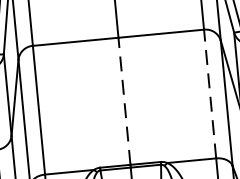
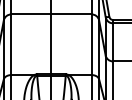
line: (209, 93) -> (91, 44), dashed -> solid
line: (124, 101) -> (51, 44), dashed -> solid

